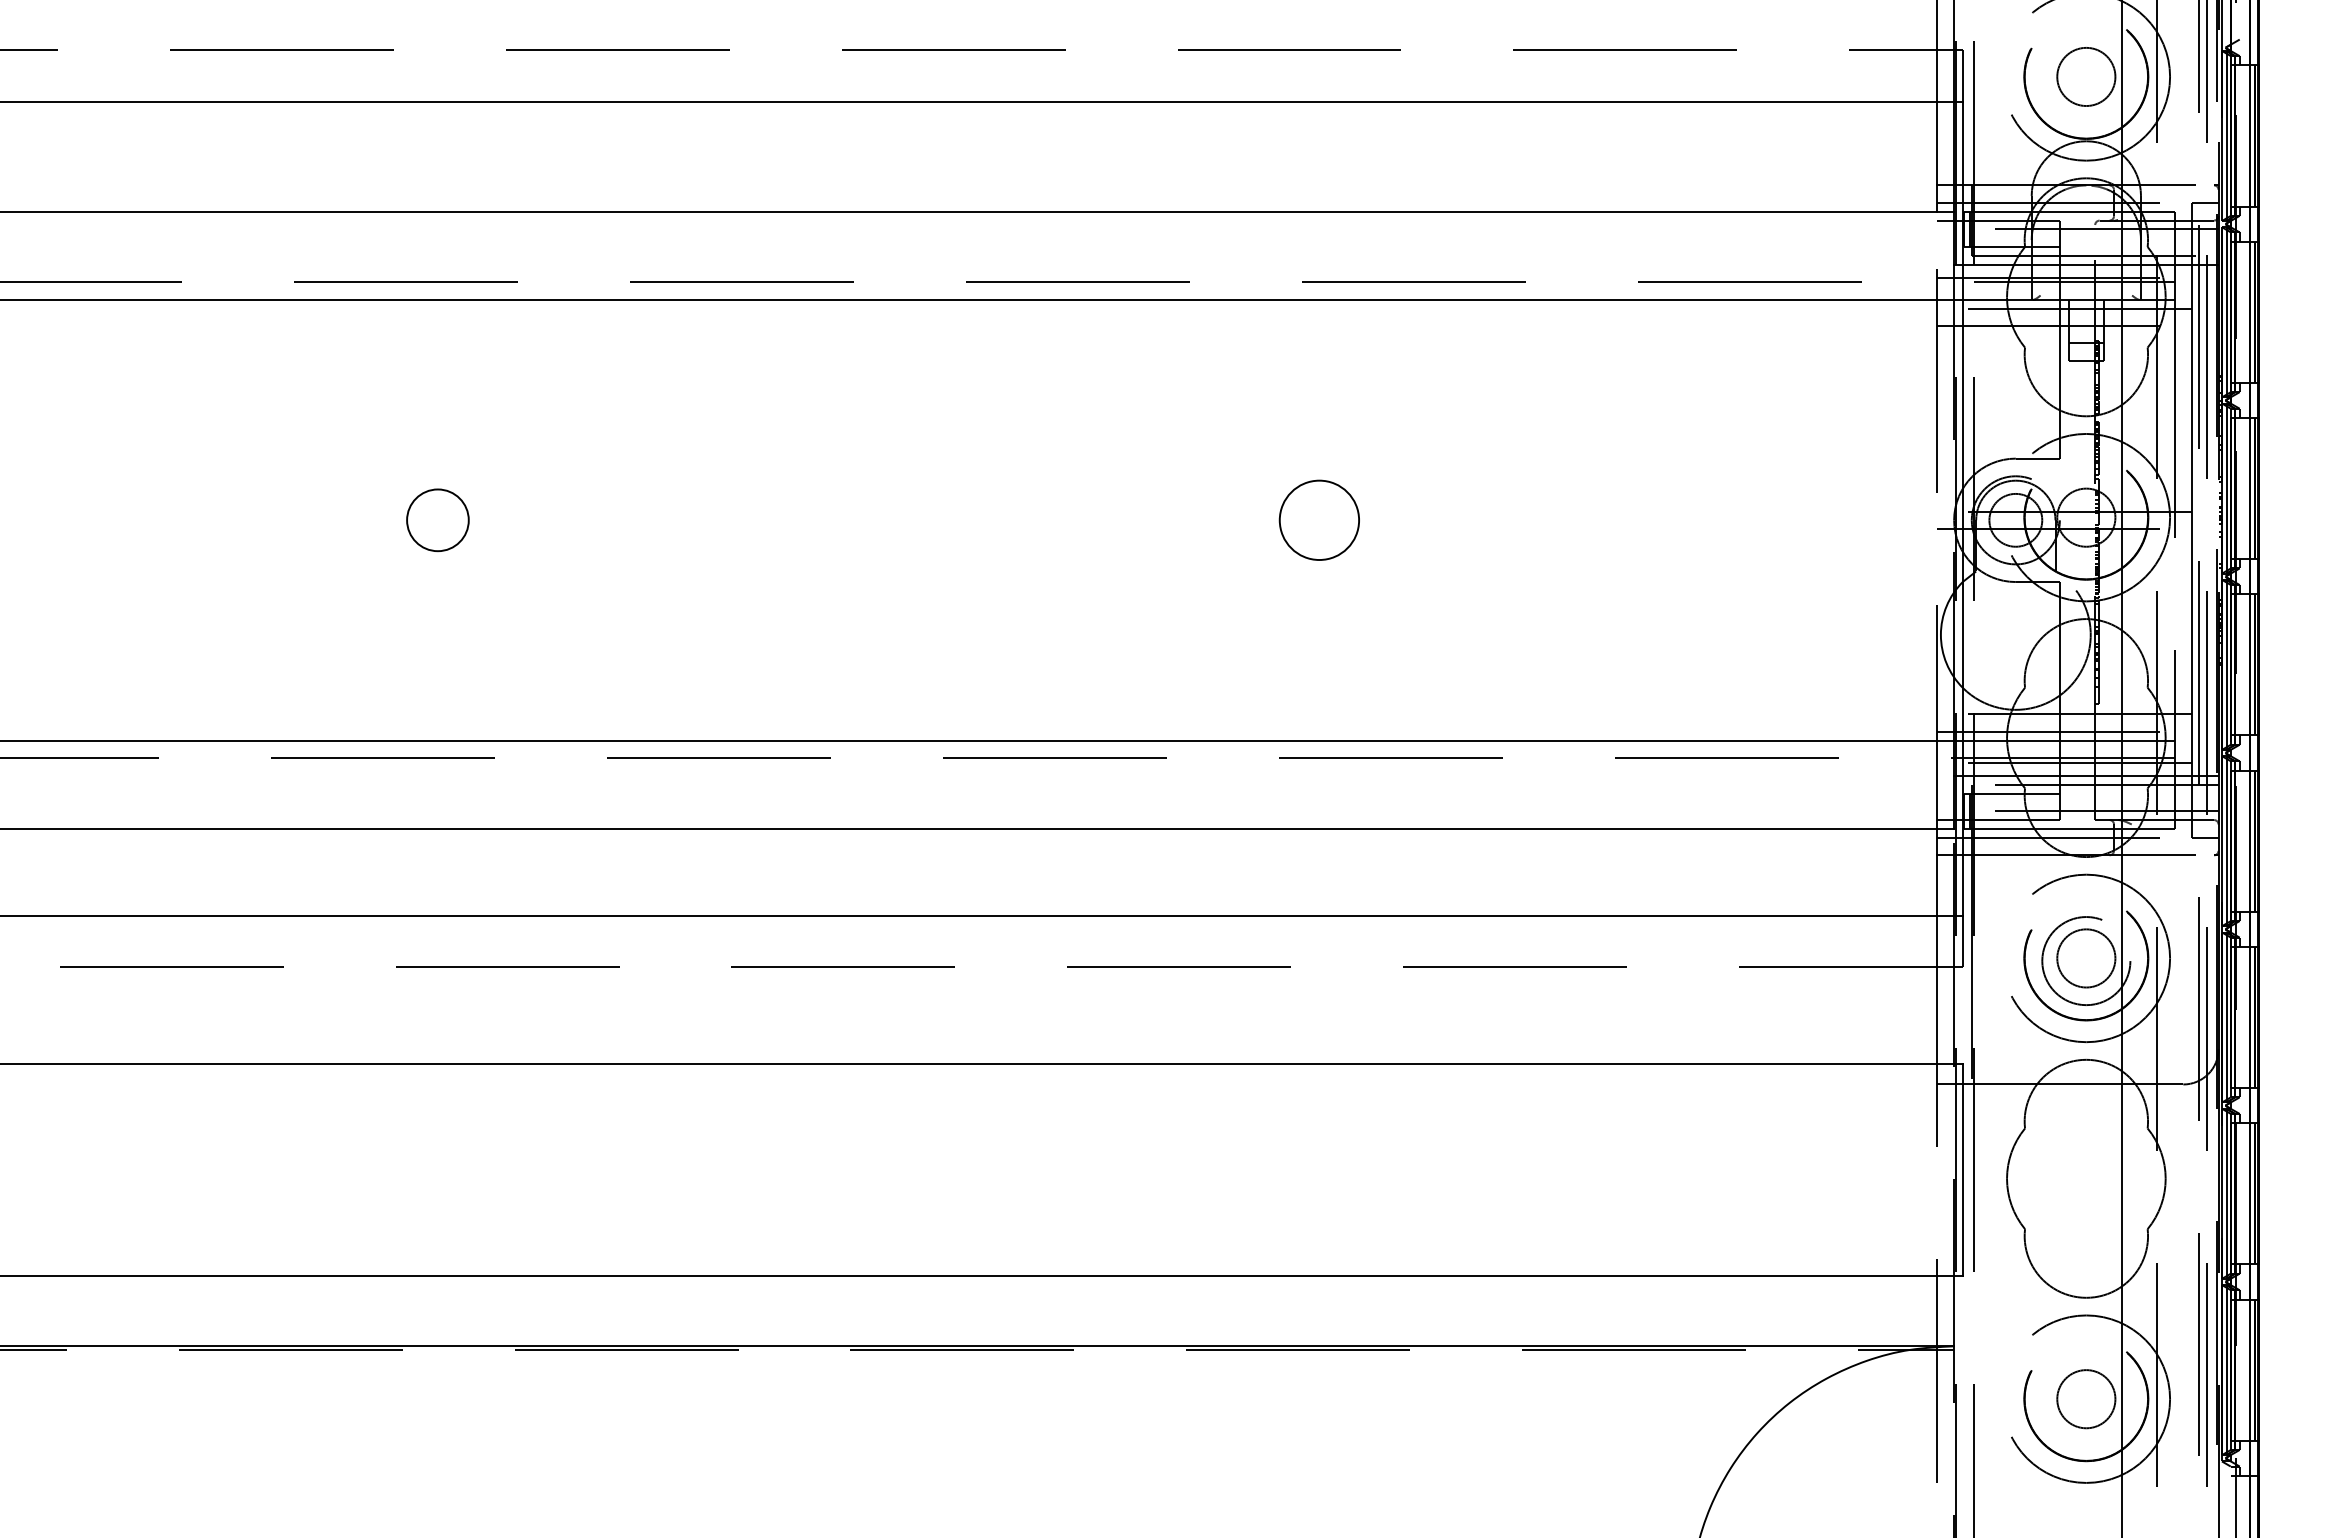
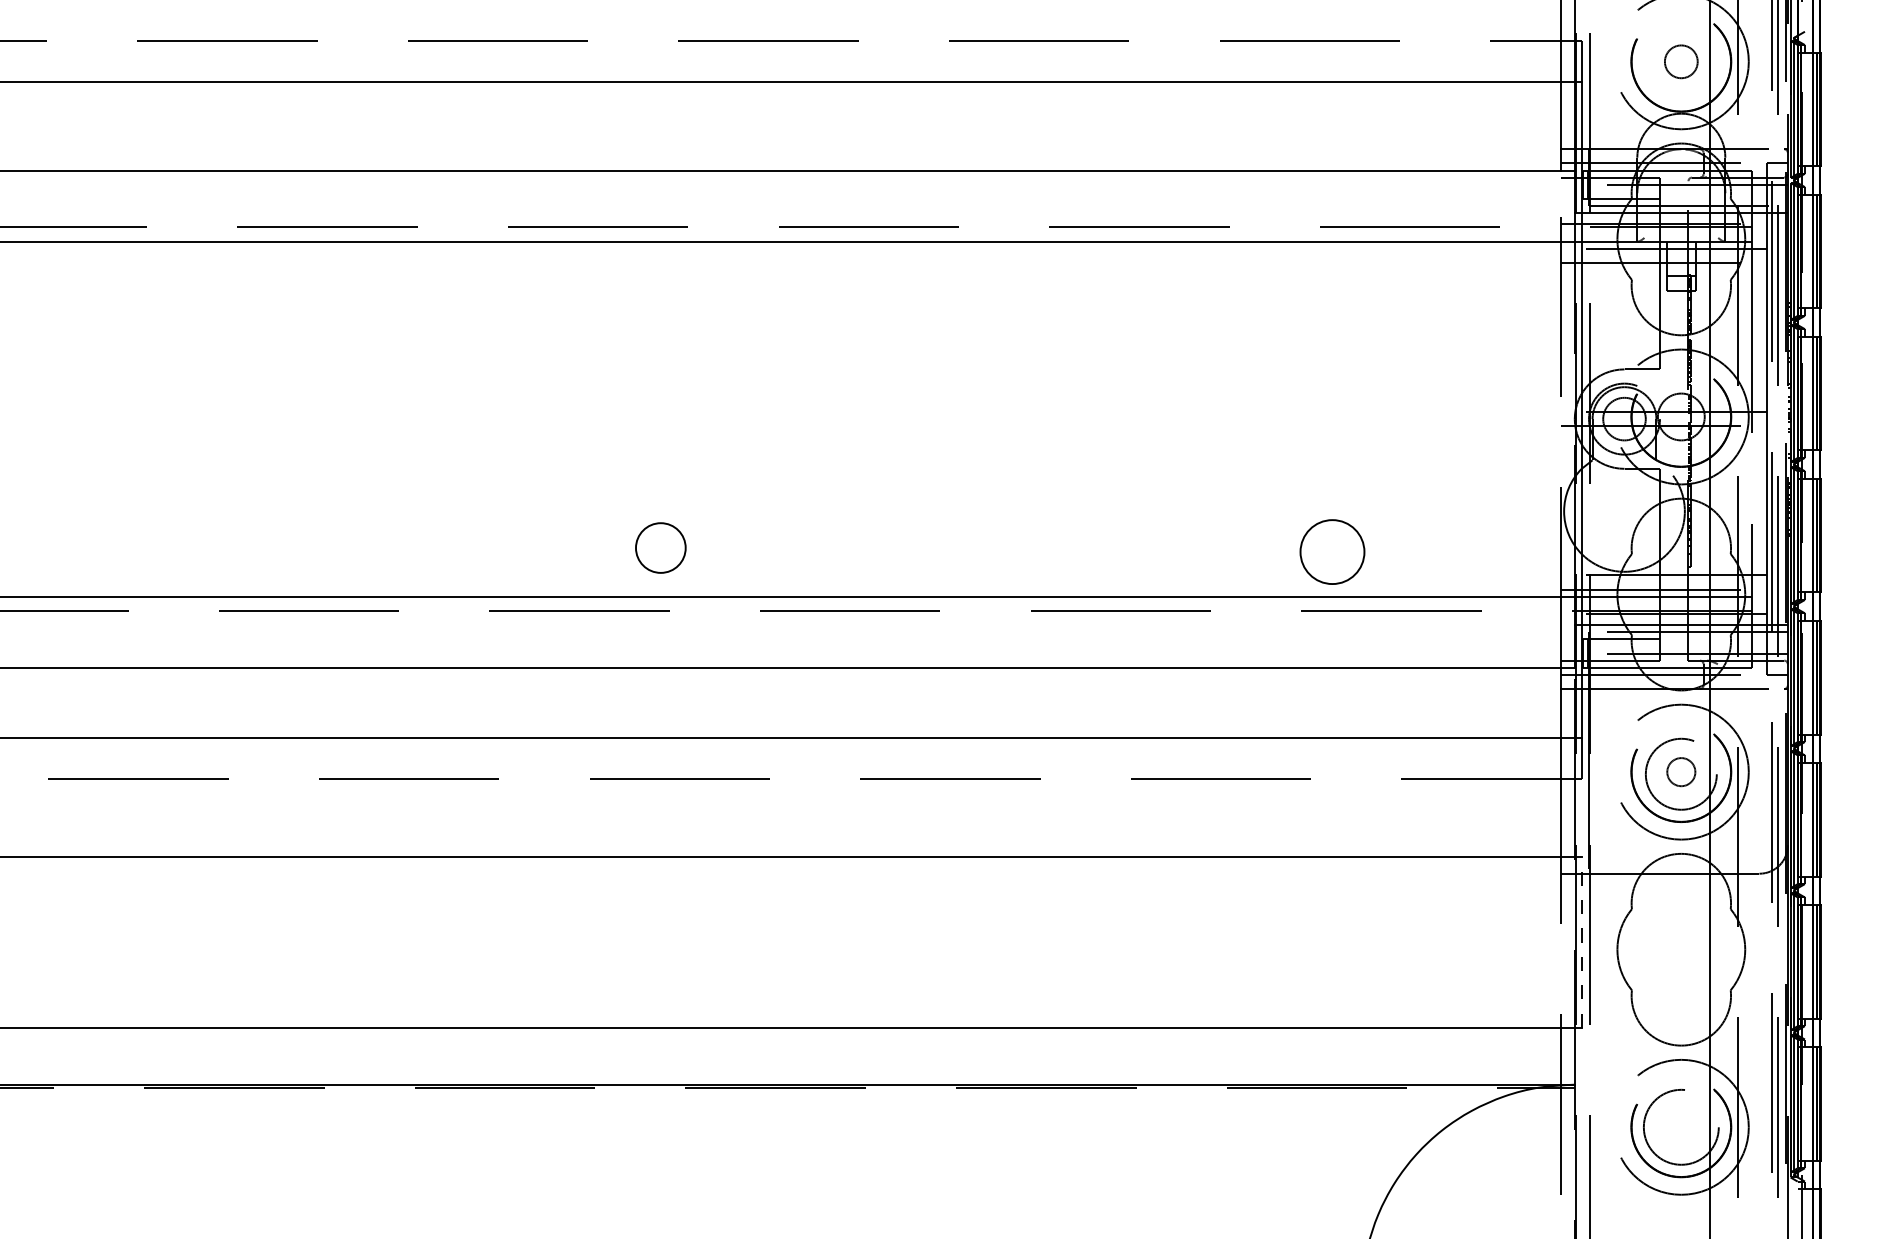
circle: (2086, 76) -> (1681, 61), size x0.7
circle: (1318, 519) -> (1331, 551), moved
circle: (437, 520) -> (660, 548), moved
circle: (2086, 958) -> (1681, 772), size x0.6
line: (1962, 1170) -> (1581, 943), solid -> dashed
circle: (2086, 1399) -> (1681, 1127), size x1.6

